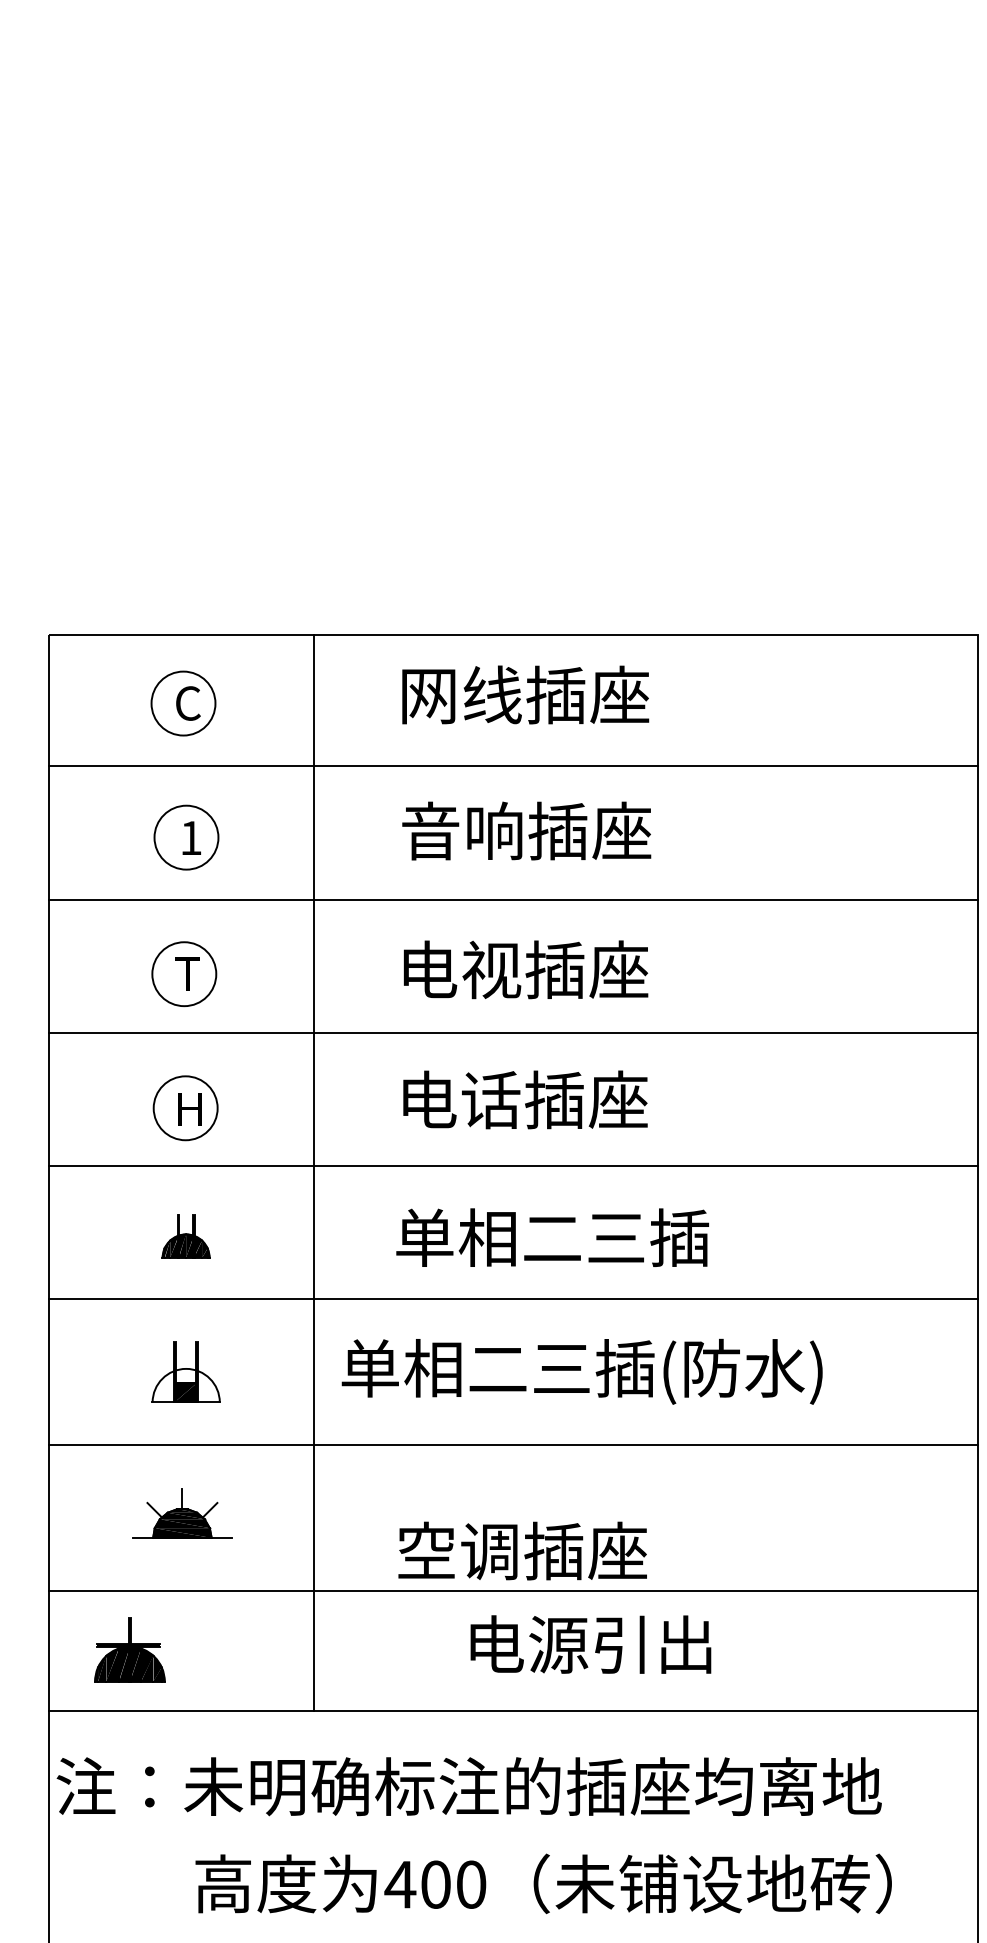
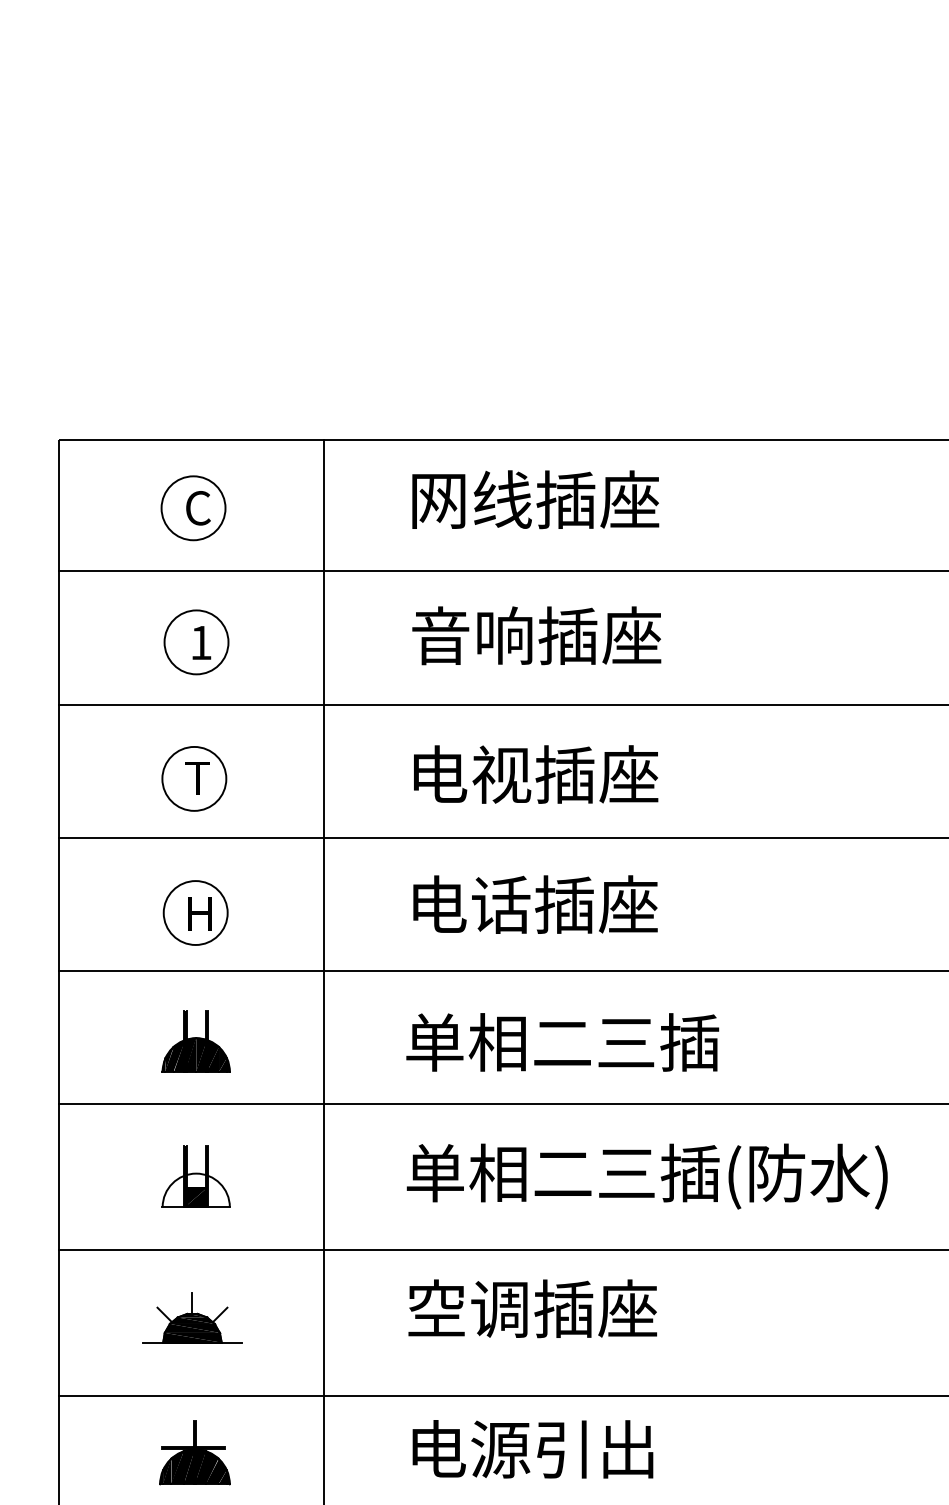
part: (185, 1236) -> (195, 1041), size x1.43
text: (581, 1371) -> (646, 1176), moved
text: (522, 1550) -> (532, 1308), moved
text: (590, 1644) -> (532, 1449), moved
part: (129, 1649) -> (194, 1452), moved

